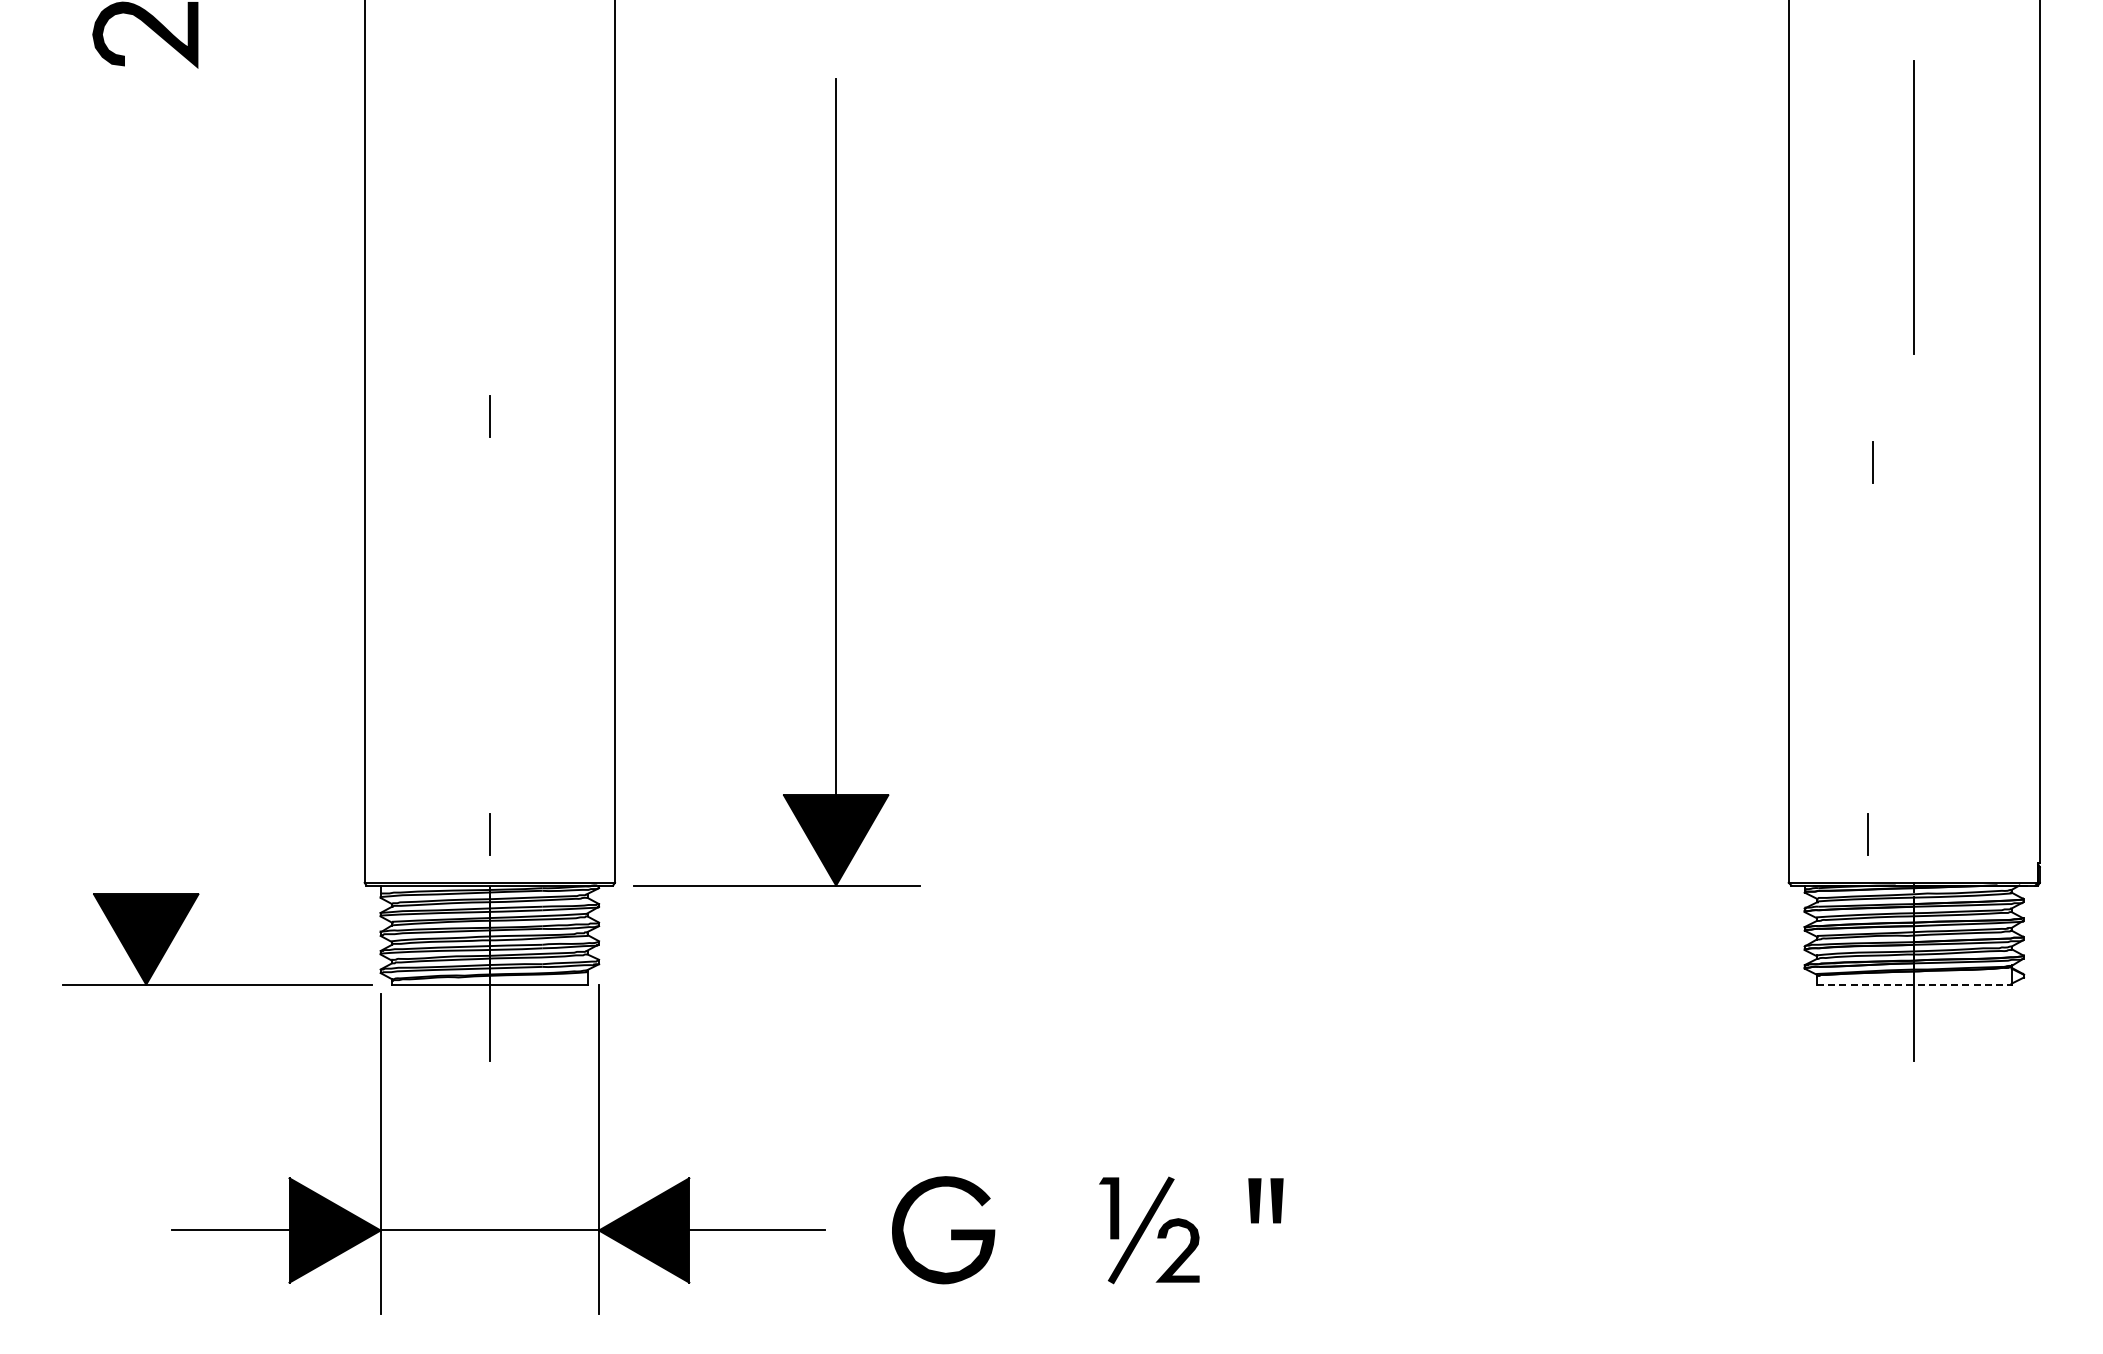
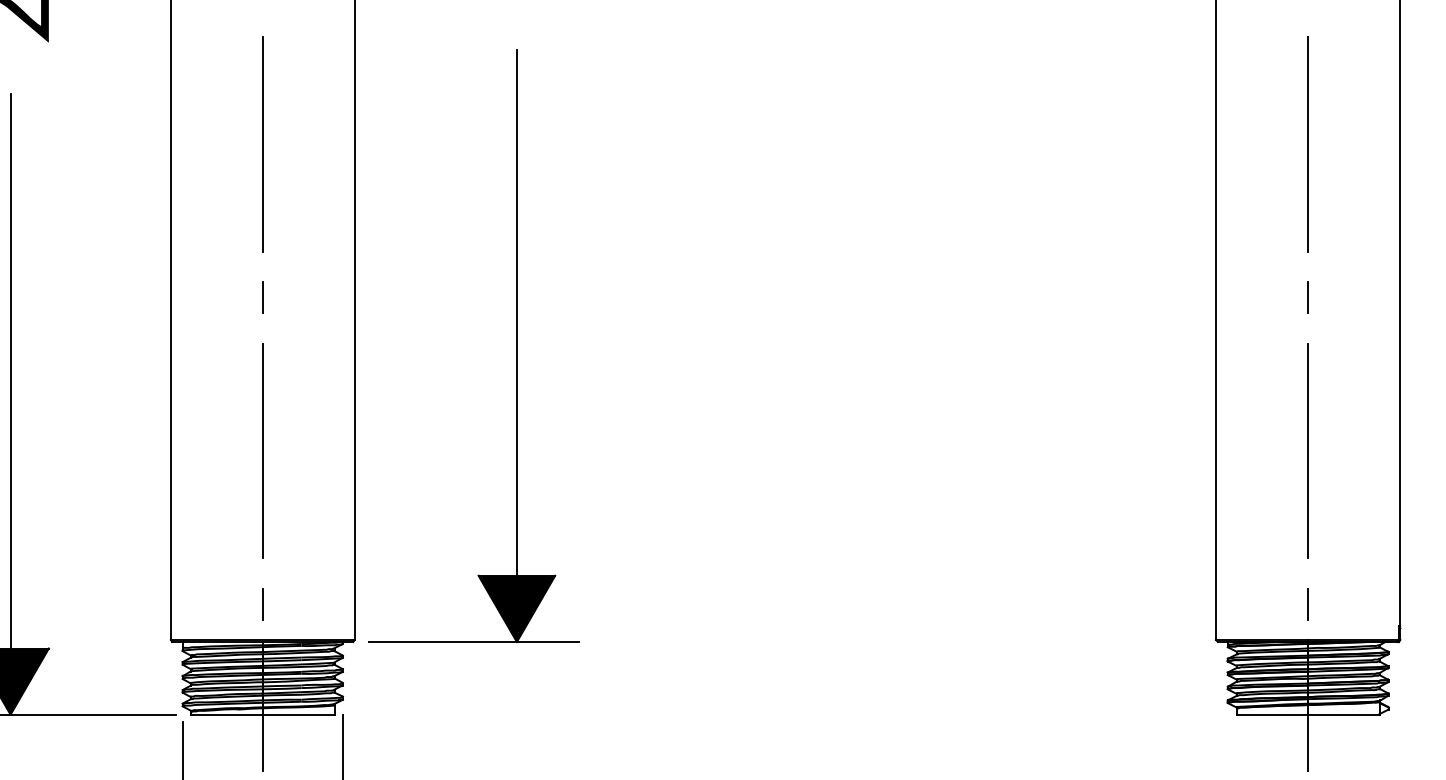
line: (490, 207) -> (263, 144), added
line: (1872, 462) -> (1307, 297), moved
line: (146, 516) -> (10, 371), added
line: (489, 625) -> (262, 451), added
line: (1914, 625) -> (1308, 451), added
line: (1867, 834) -> (1307, 604), moved
line: (1914, 984) -> (1308, 714), dashed -> solid

